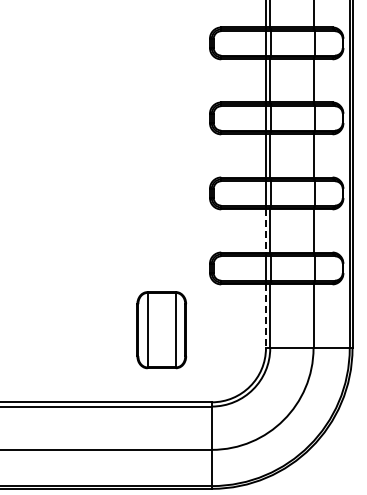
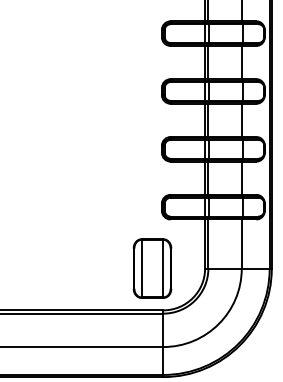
line: (265, 230) -> (204, 177), dashed -> solid
line: (265, 316) -> (204, 244), dashed -> solid
part: (161, 330) -> (152, 268), moved

